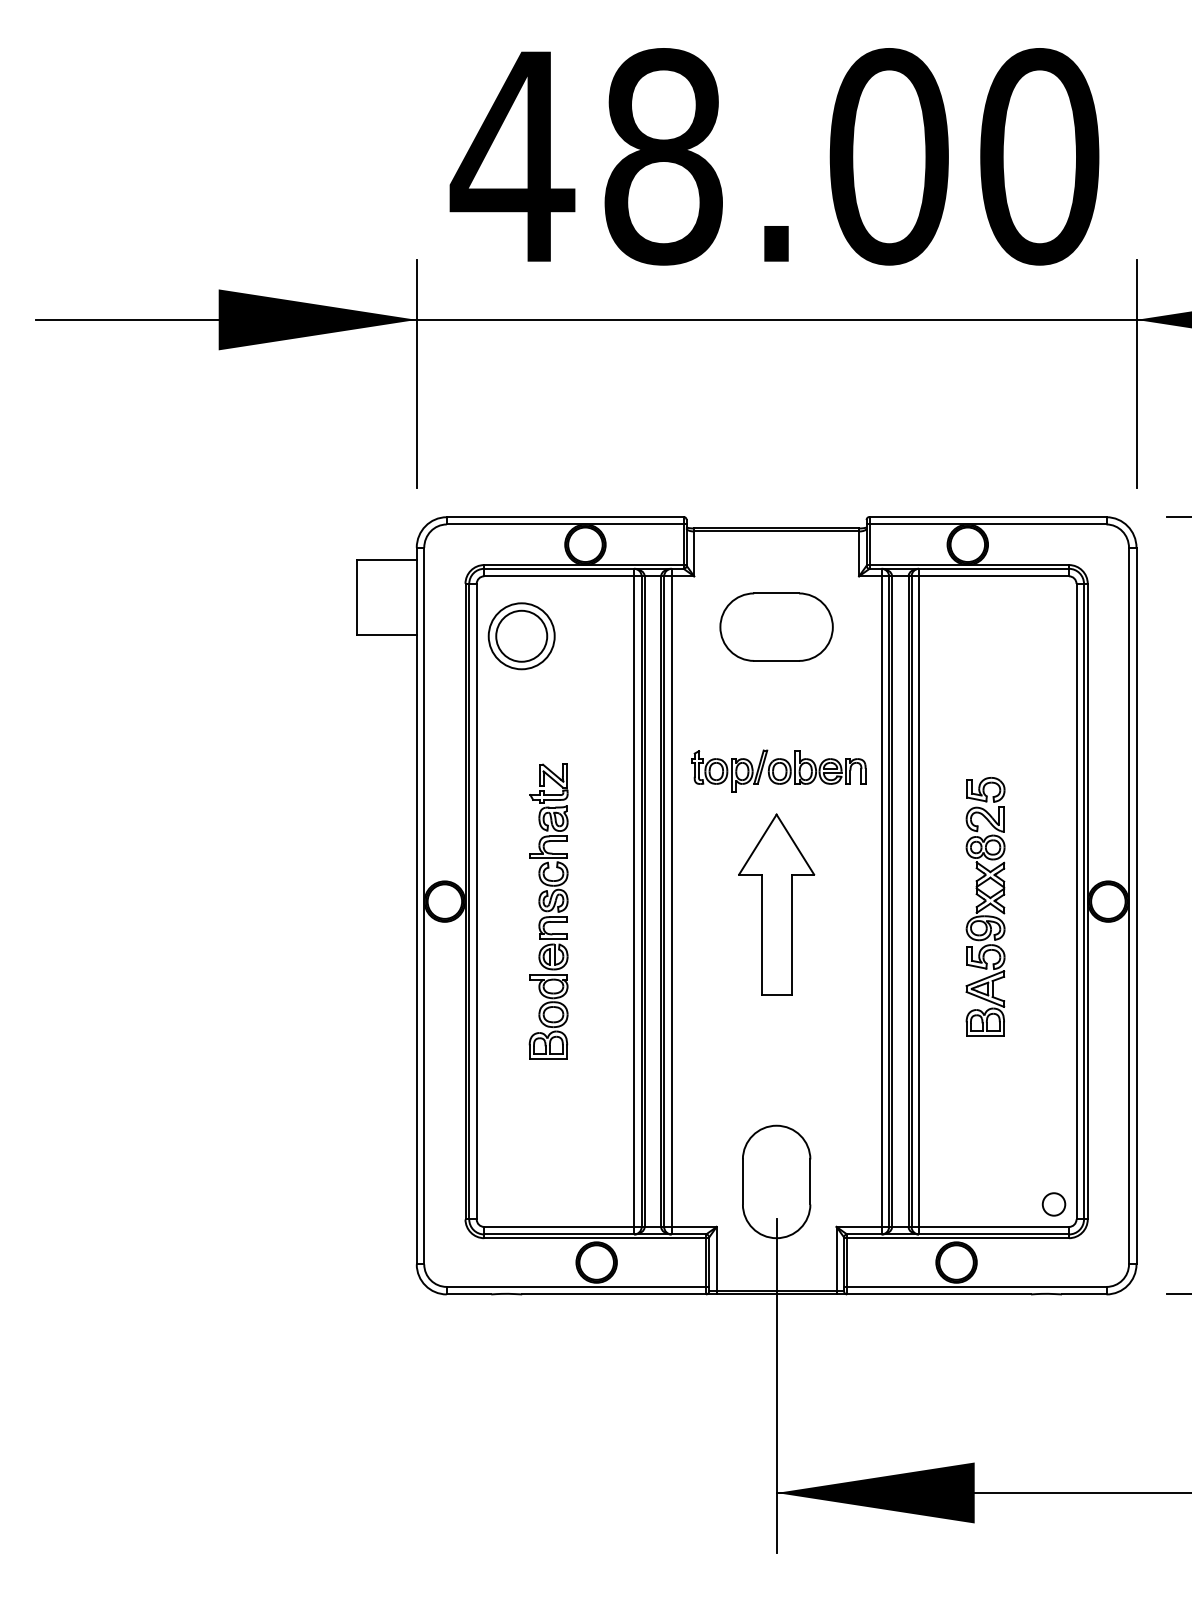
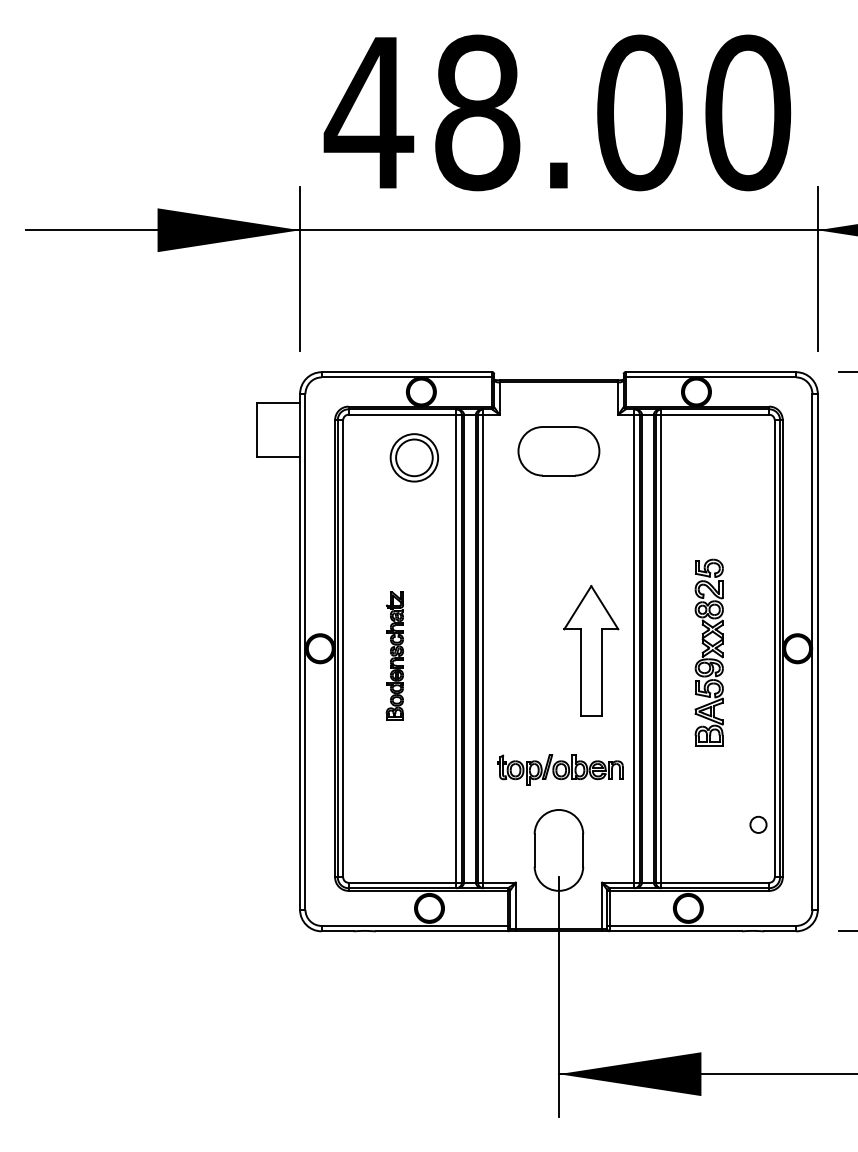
part: (521, 636) -> (414, 458), moved
part: (778, 770) -> (560, 769), moved
part: (776, 904) -> (591, 650), moved
part: (548, 911) -> (394, 655), size x0.6
circle: (1053, 1204) -> (758, 824), moved

